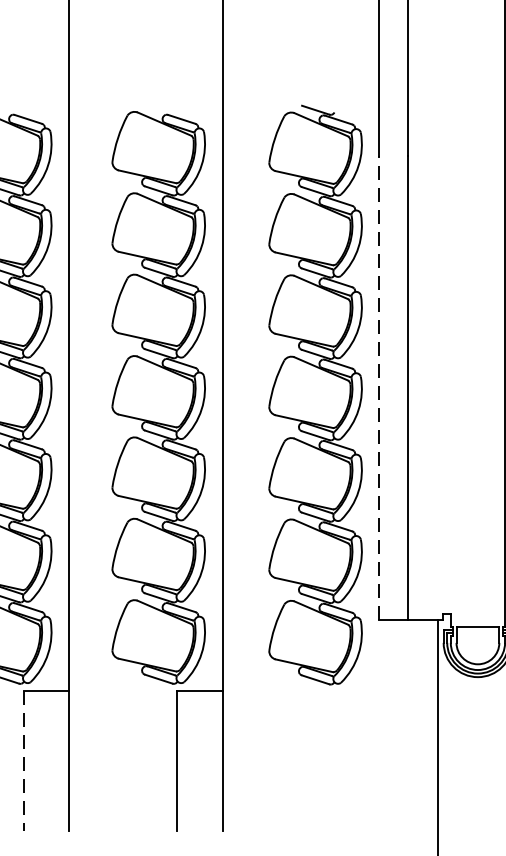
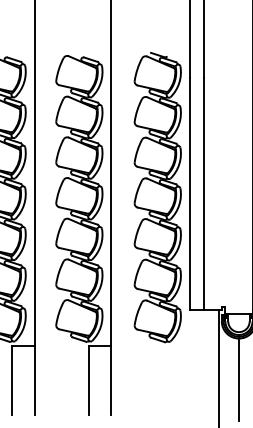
line: (379, 388) -> (189, 194), dashed -> solid
line: (477, 755) -> (238, 377), added
line: (22, 761) -> (11, 380), dashed -> solid

